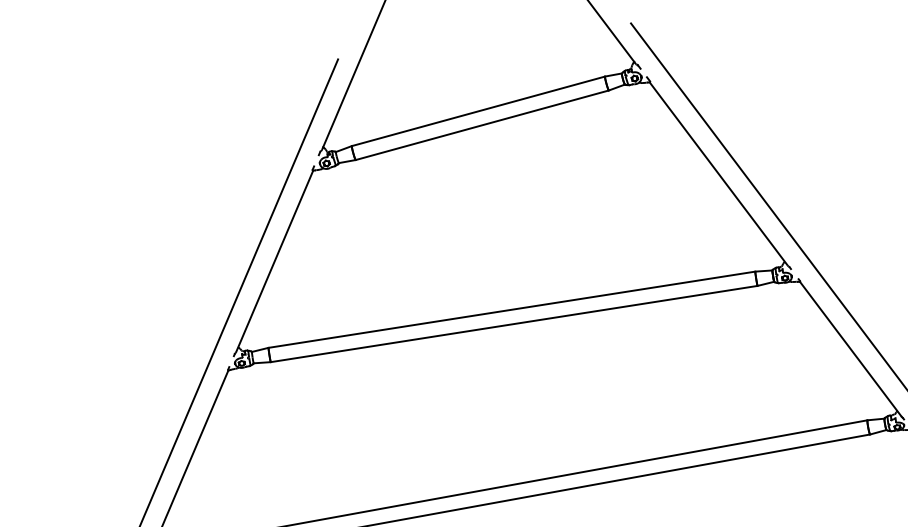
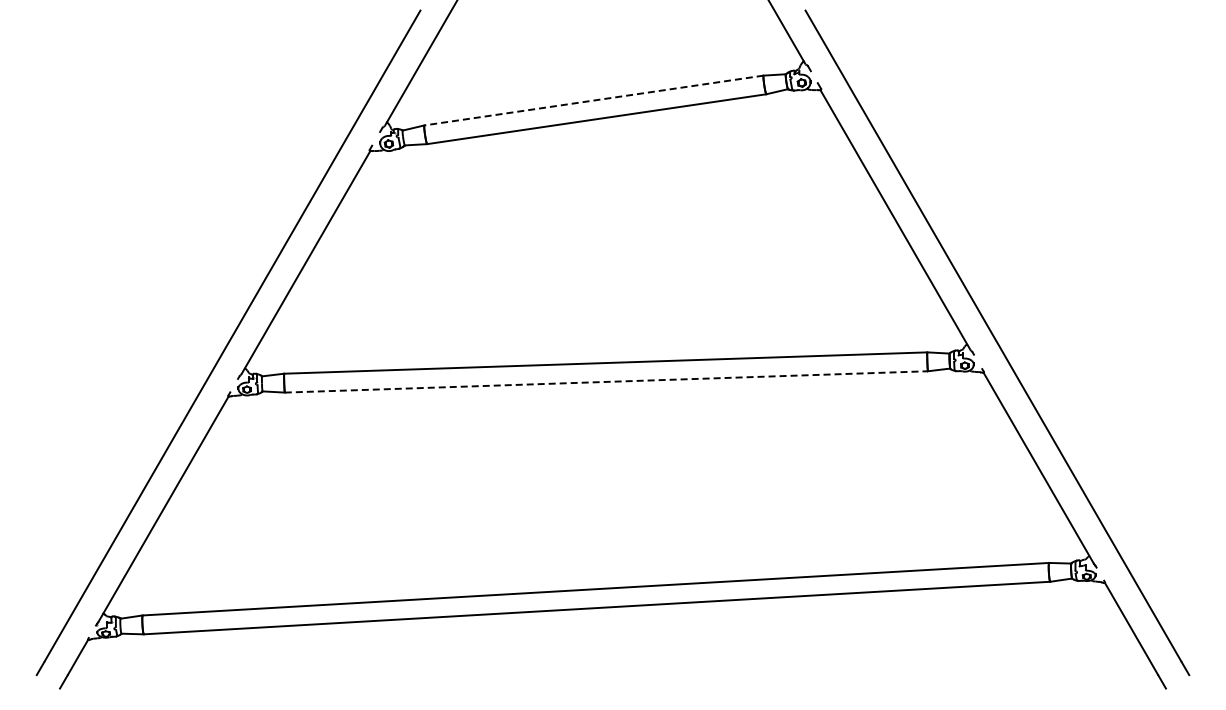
line: (478, 111) -> (593, 100), solid -> dashed
line: (514, 323) -> (606, 381), solid -> dashed

